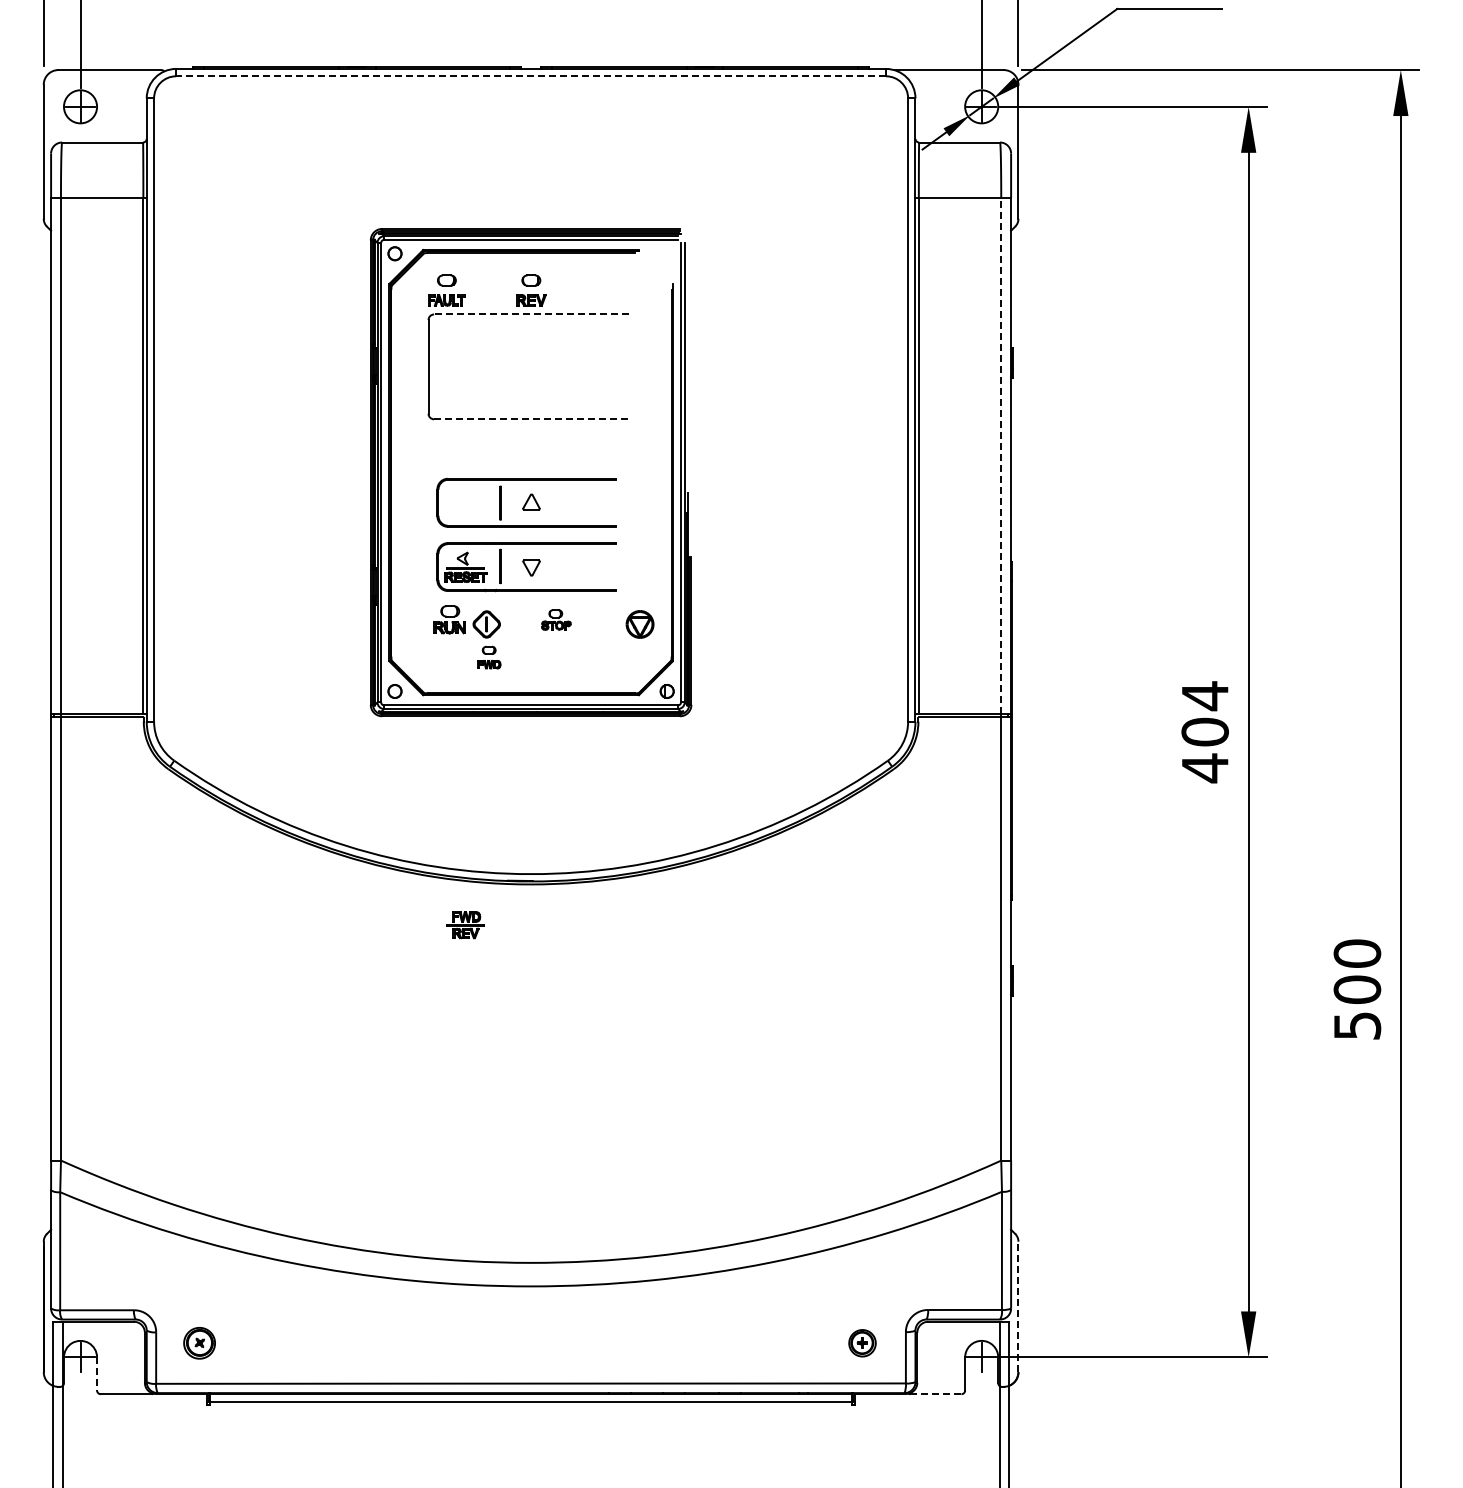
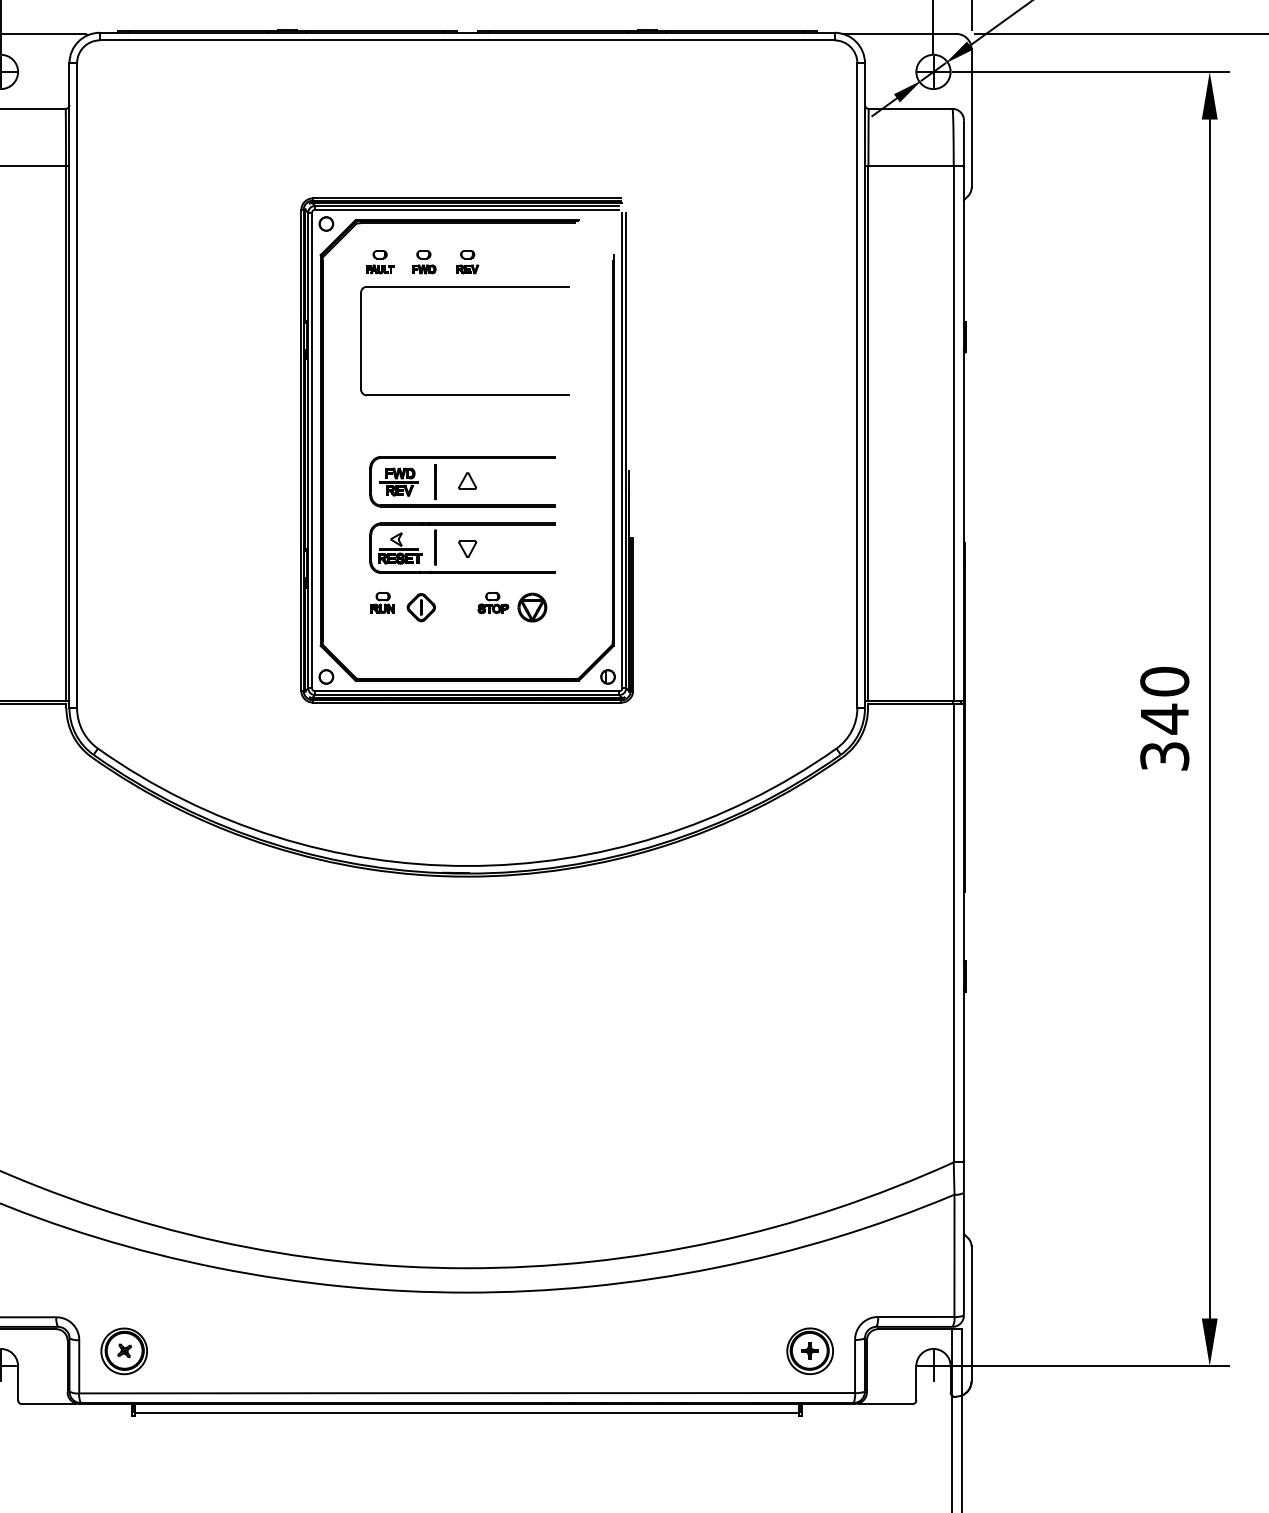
line: (531, 76) -> (467, 40), dashed -> solid
part: (446, 290) -> (379, 262), size x0.71
part: (531, 290) -> (467, 262), size x0.71
line: (531, 314) -> (467, 286), dashed -> solid
line: (532, 419) -> (468, 395), dashed -> solid
line: (1001, 455) -> (953, 432), dashed -> solid
part: (448, 619) -> (381, 602), size x0.71
part: (639, 624) -> (531, 607), moved
part: (489, 657) -> (424, 262), moved
text: (1204, 732) -> (1164, 719), 404 -> 340
part: (465, 925) -> (399, 482), moved
line: (1018, 1306) -> (971, 1313), dashed -> solid
part: (199, 1343) -> (124, 1351), size x1.43
part: (862, 1343) -> (810, 1351), size x1.67
line: (97, 1373) -> (18, 1382), dashed -> solid
line: (935, 1394) -> (885, 1404), dashed -> solid

